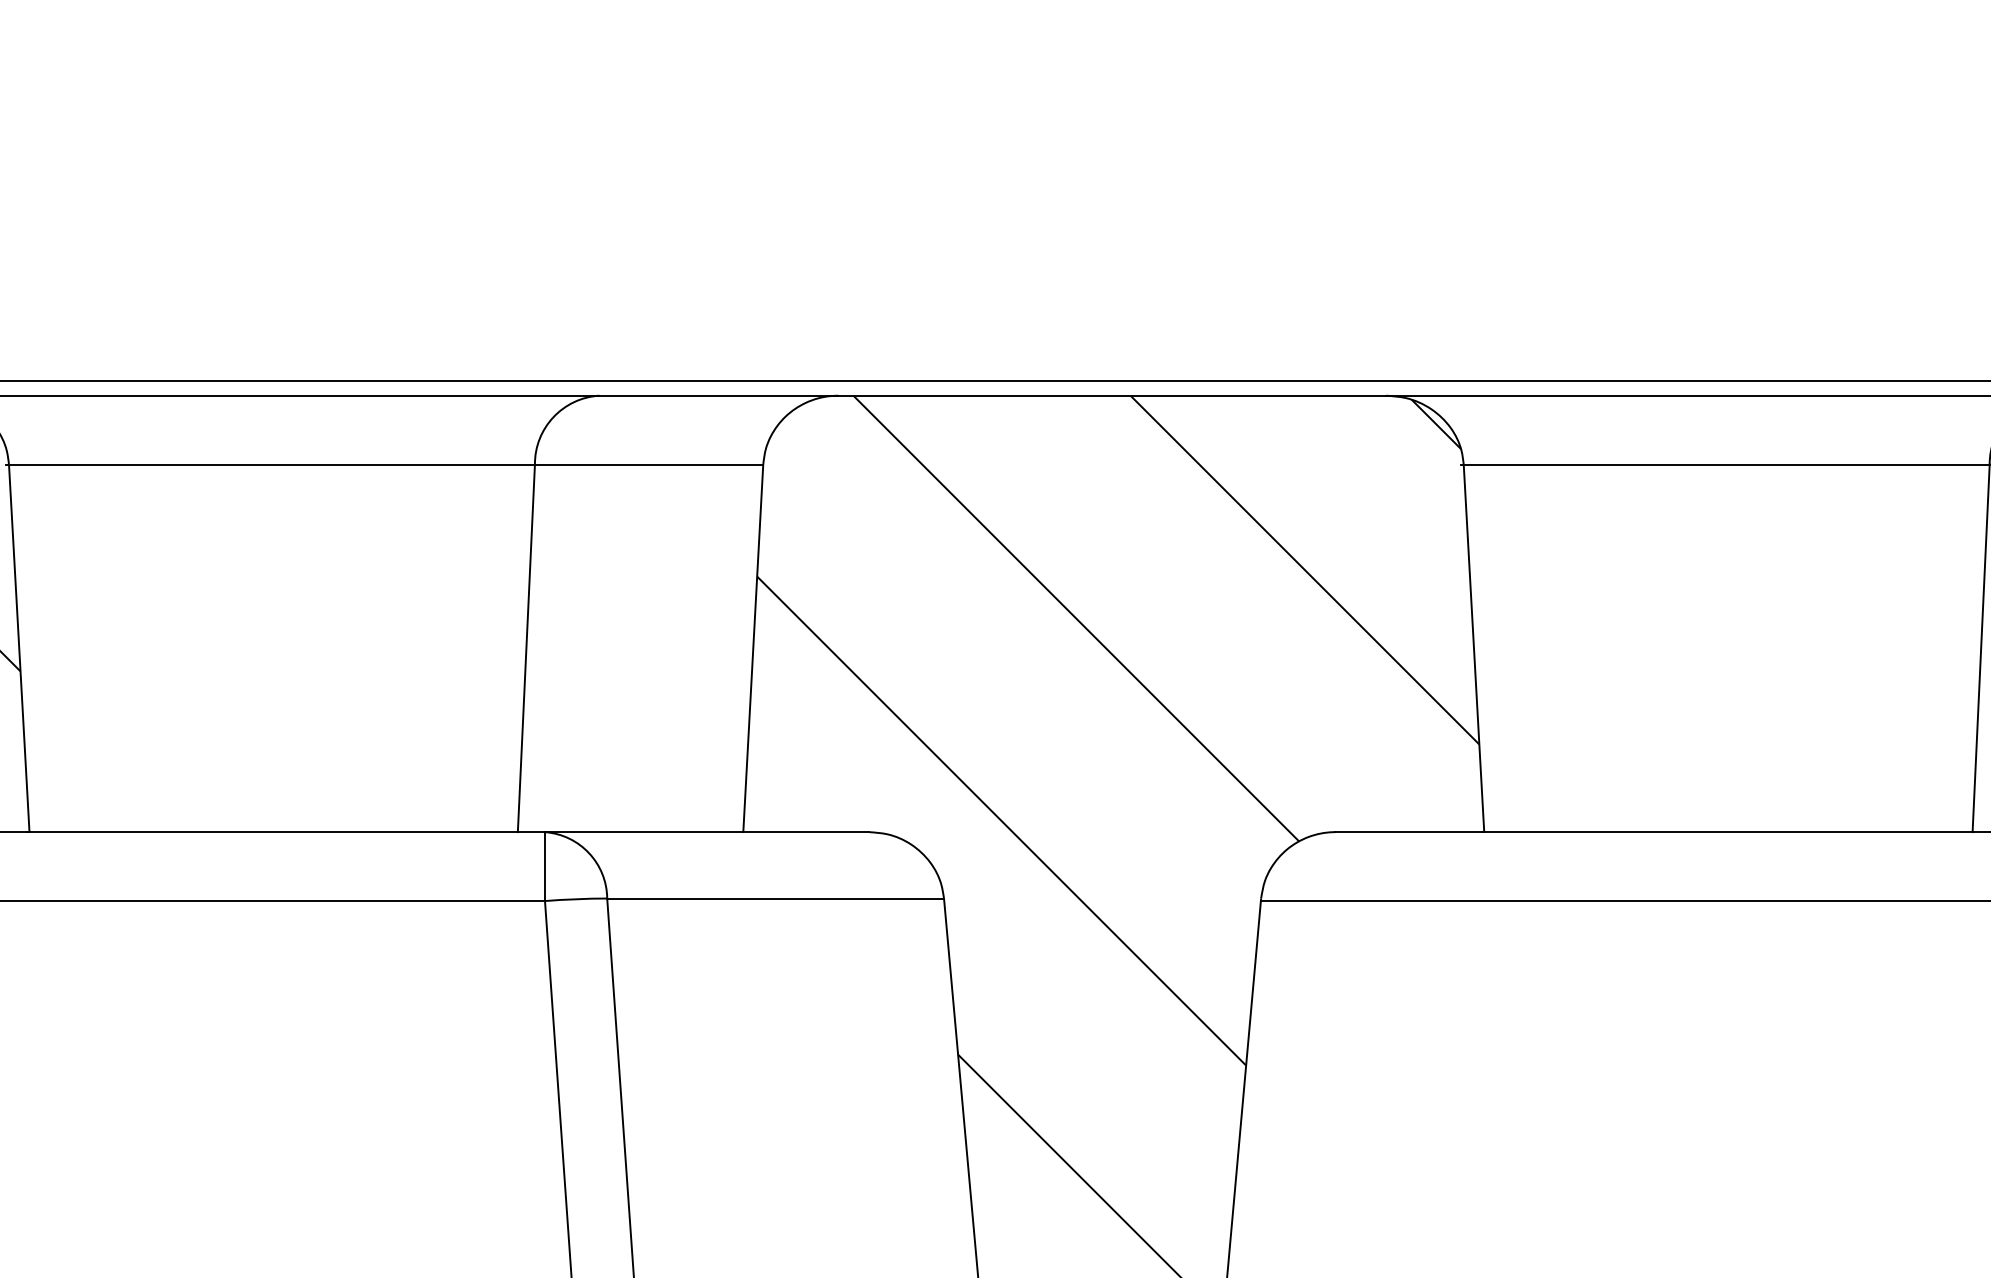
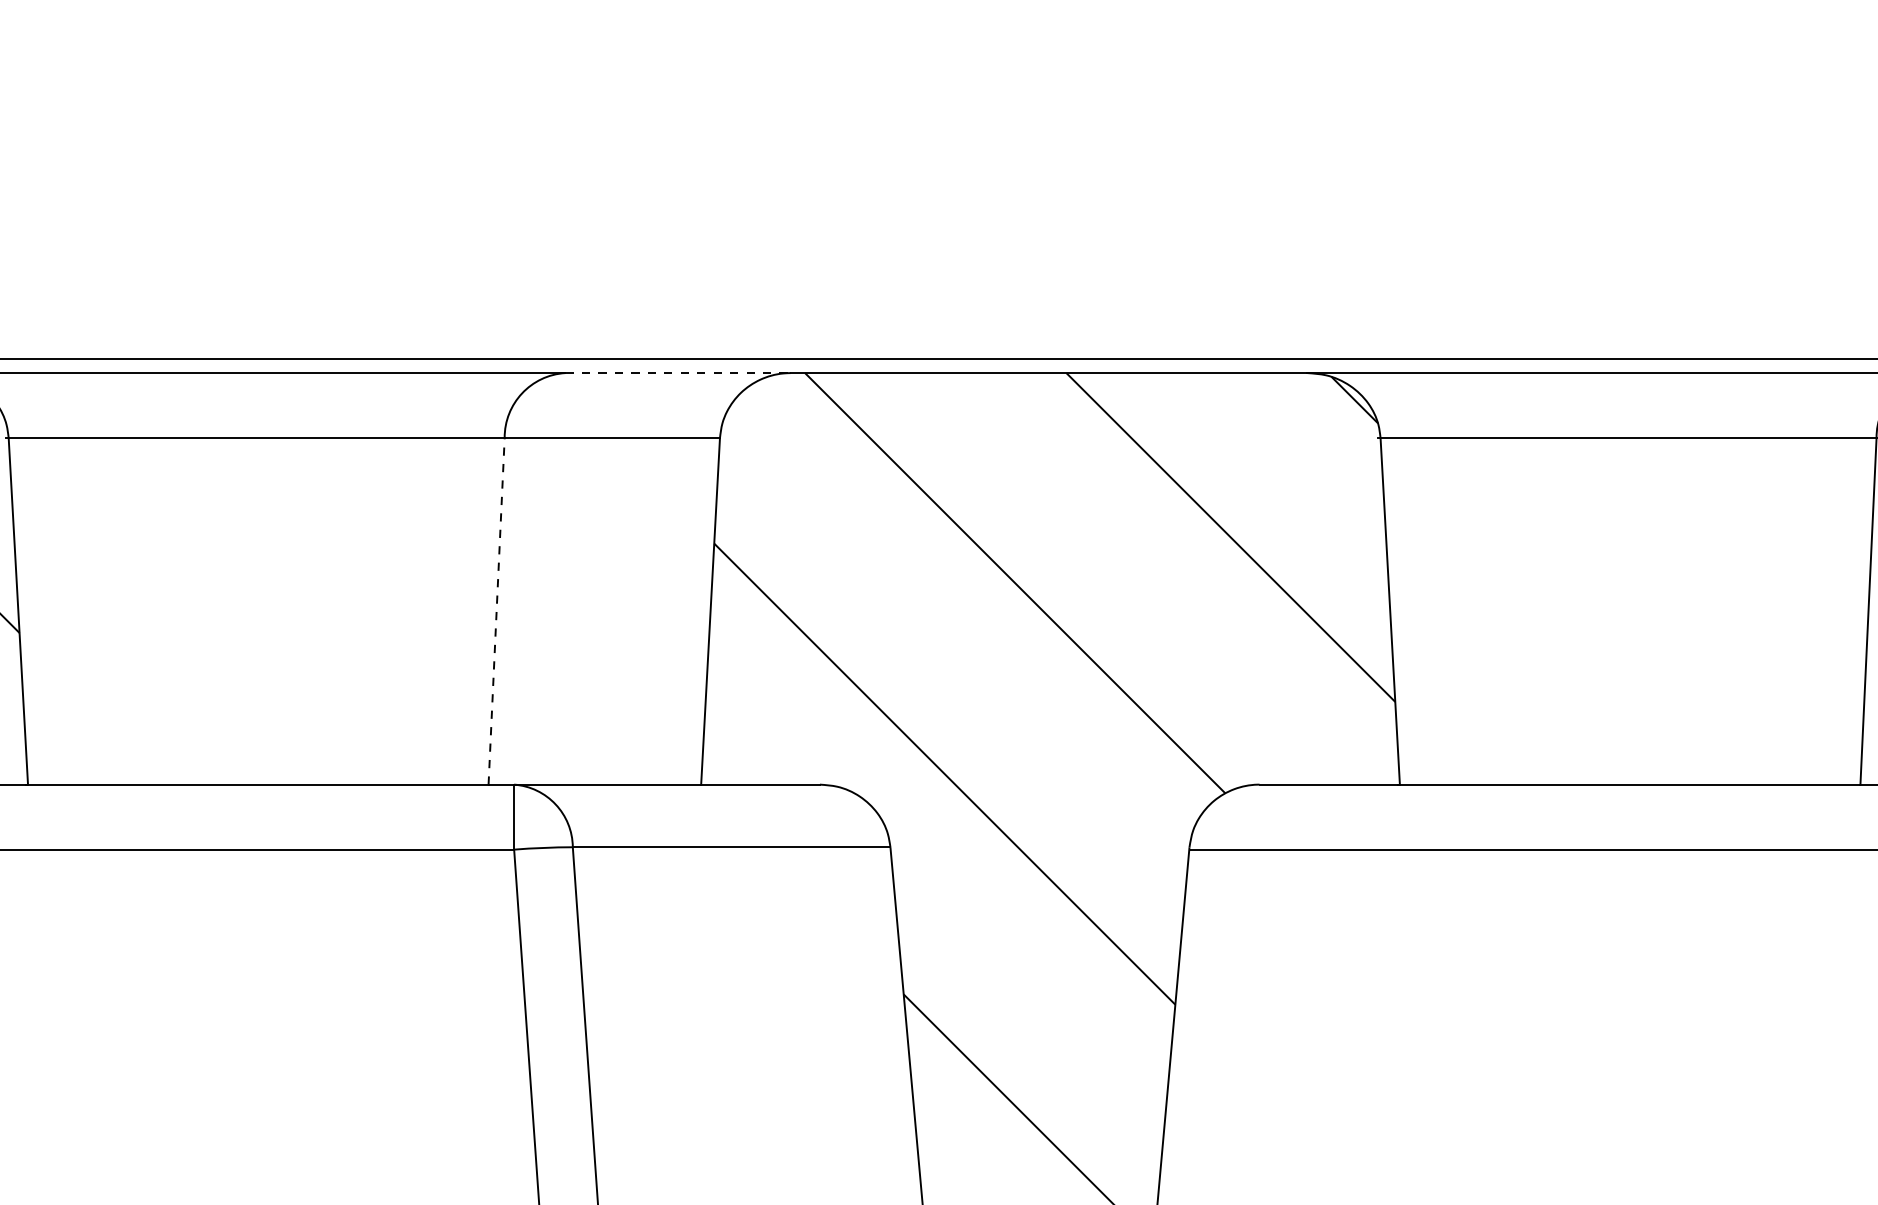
line: (719, 396) -> (678, 373), solid -> dashed
line: (526, 647) -> (496, 610), solid -> dashed

